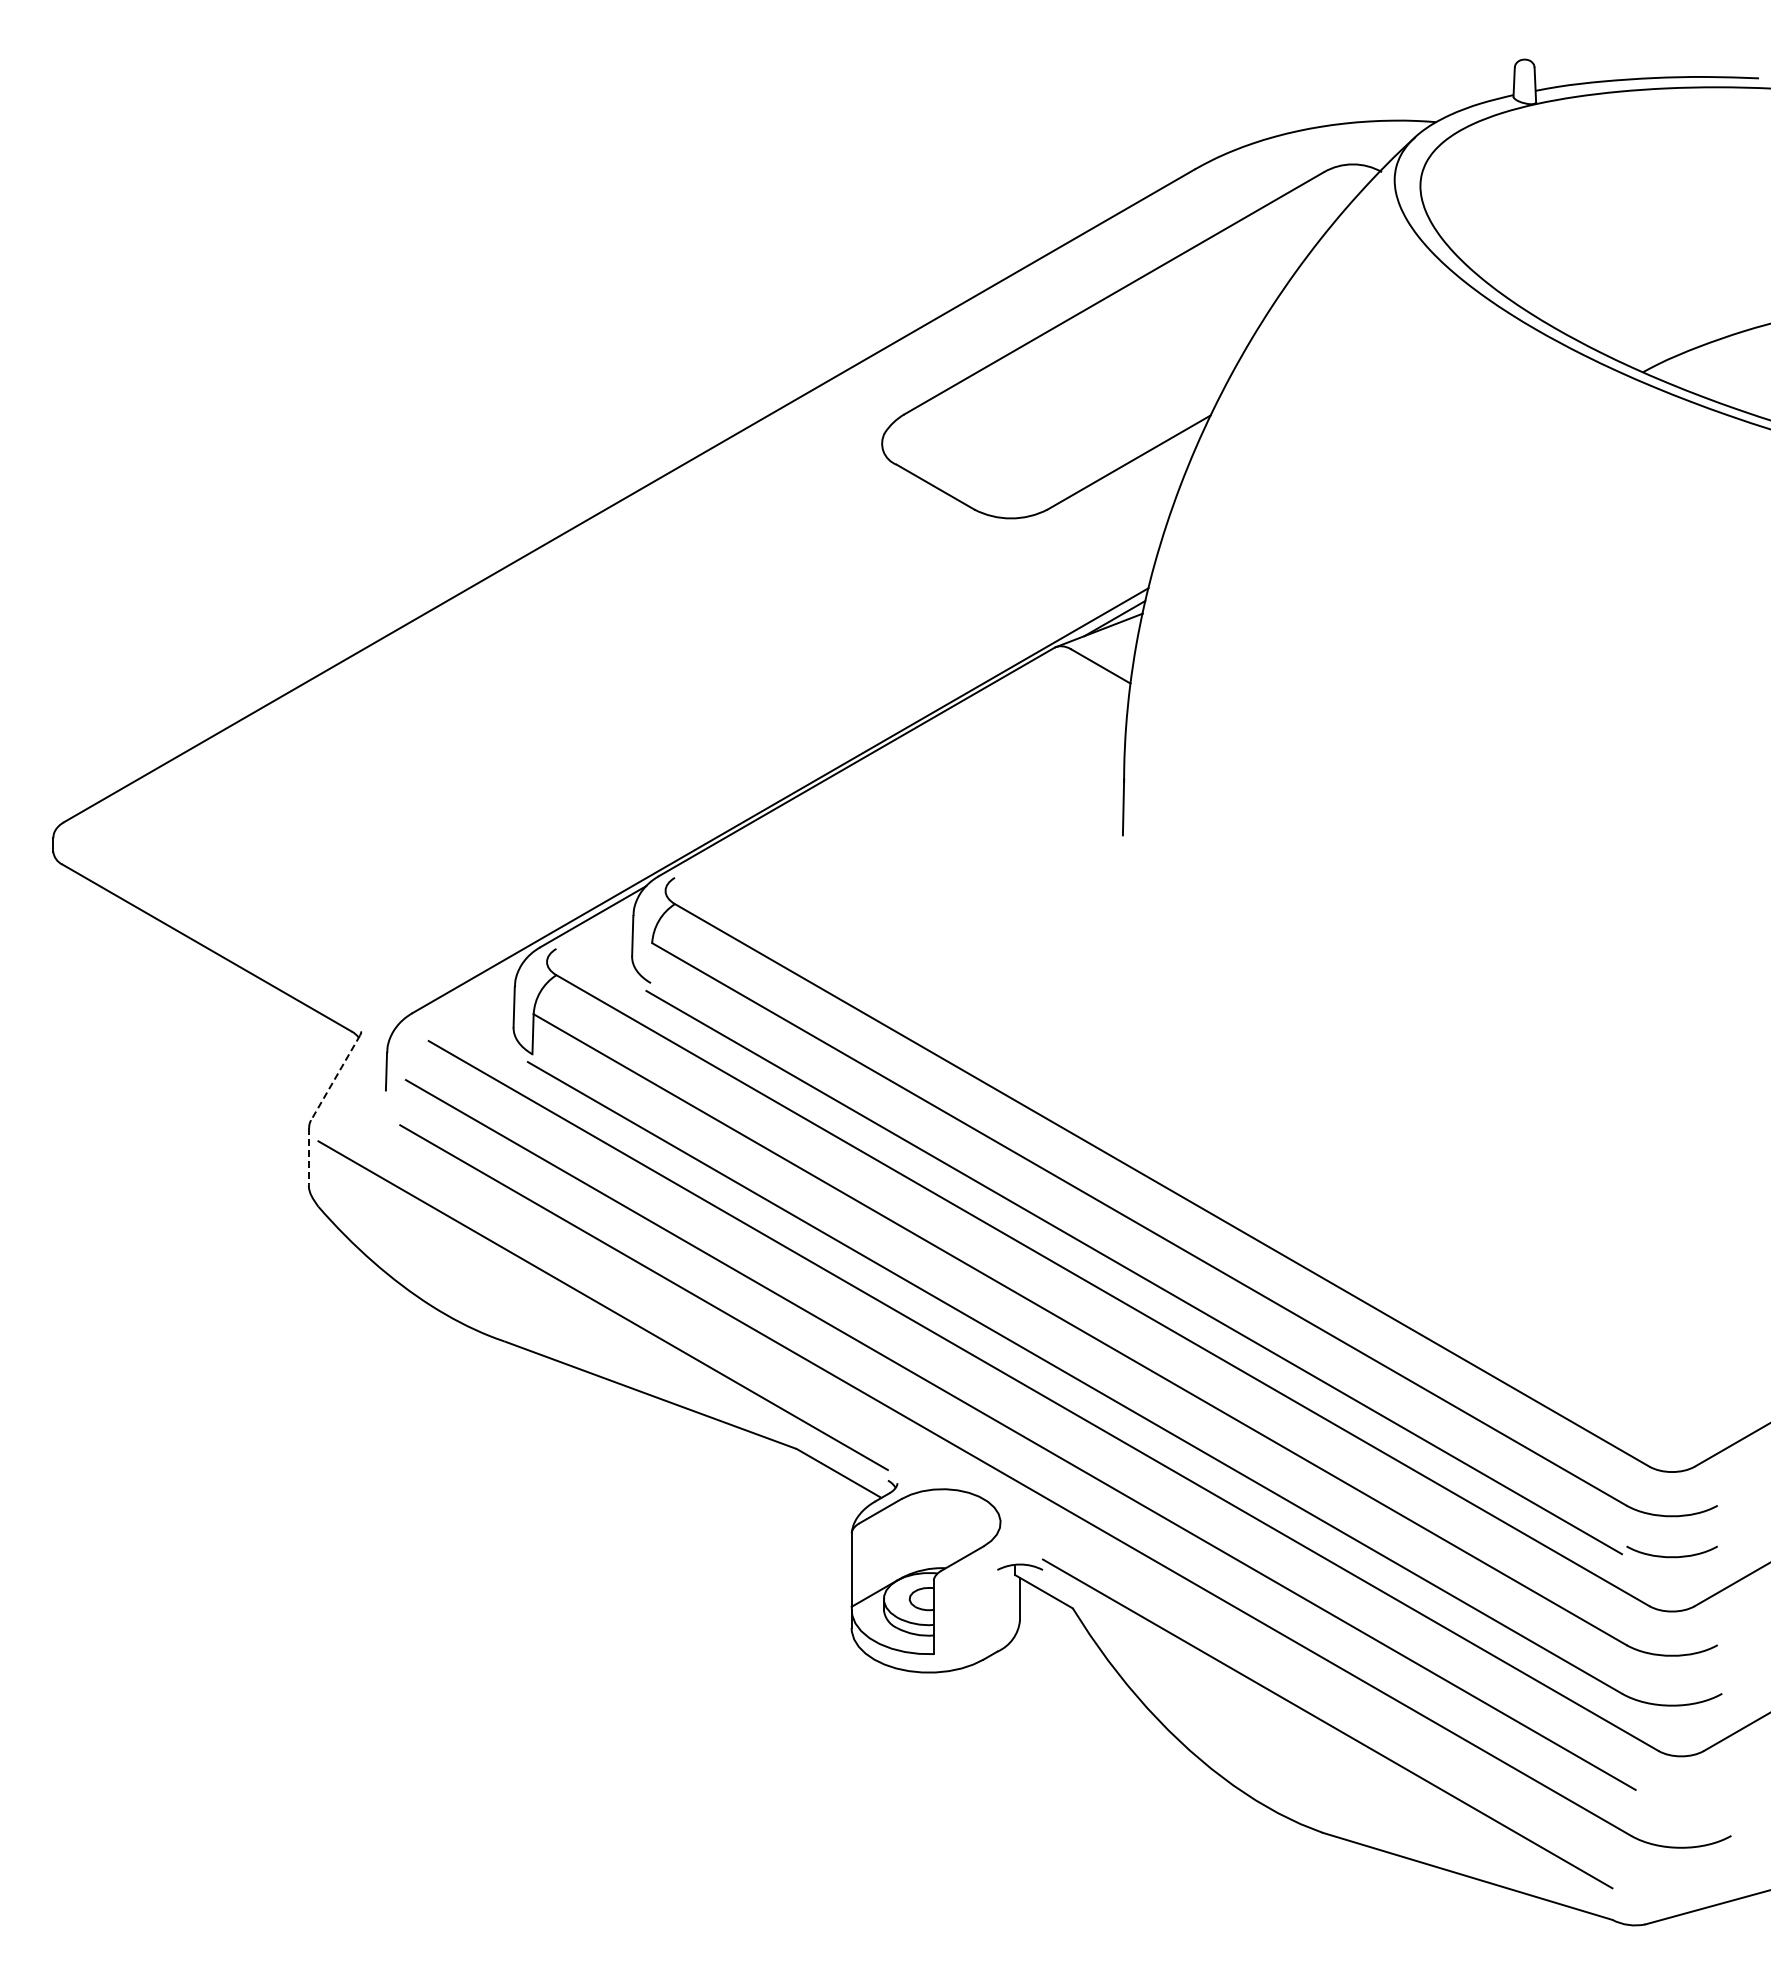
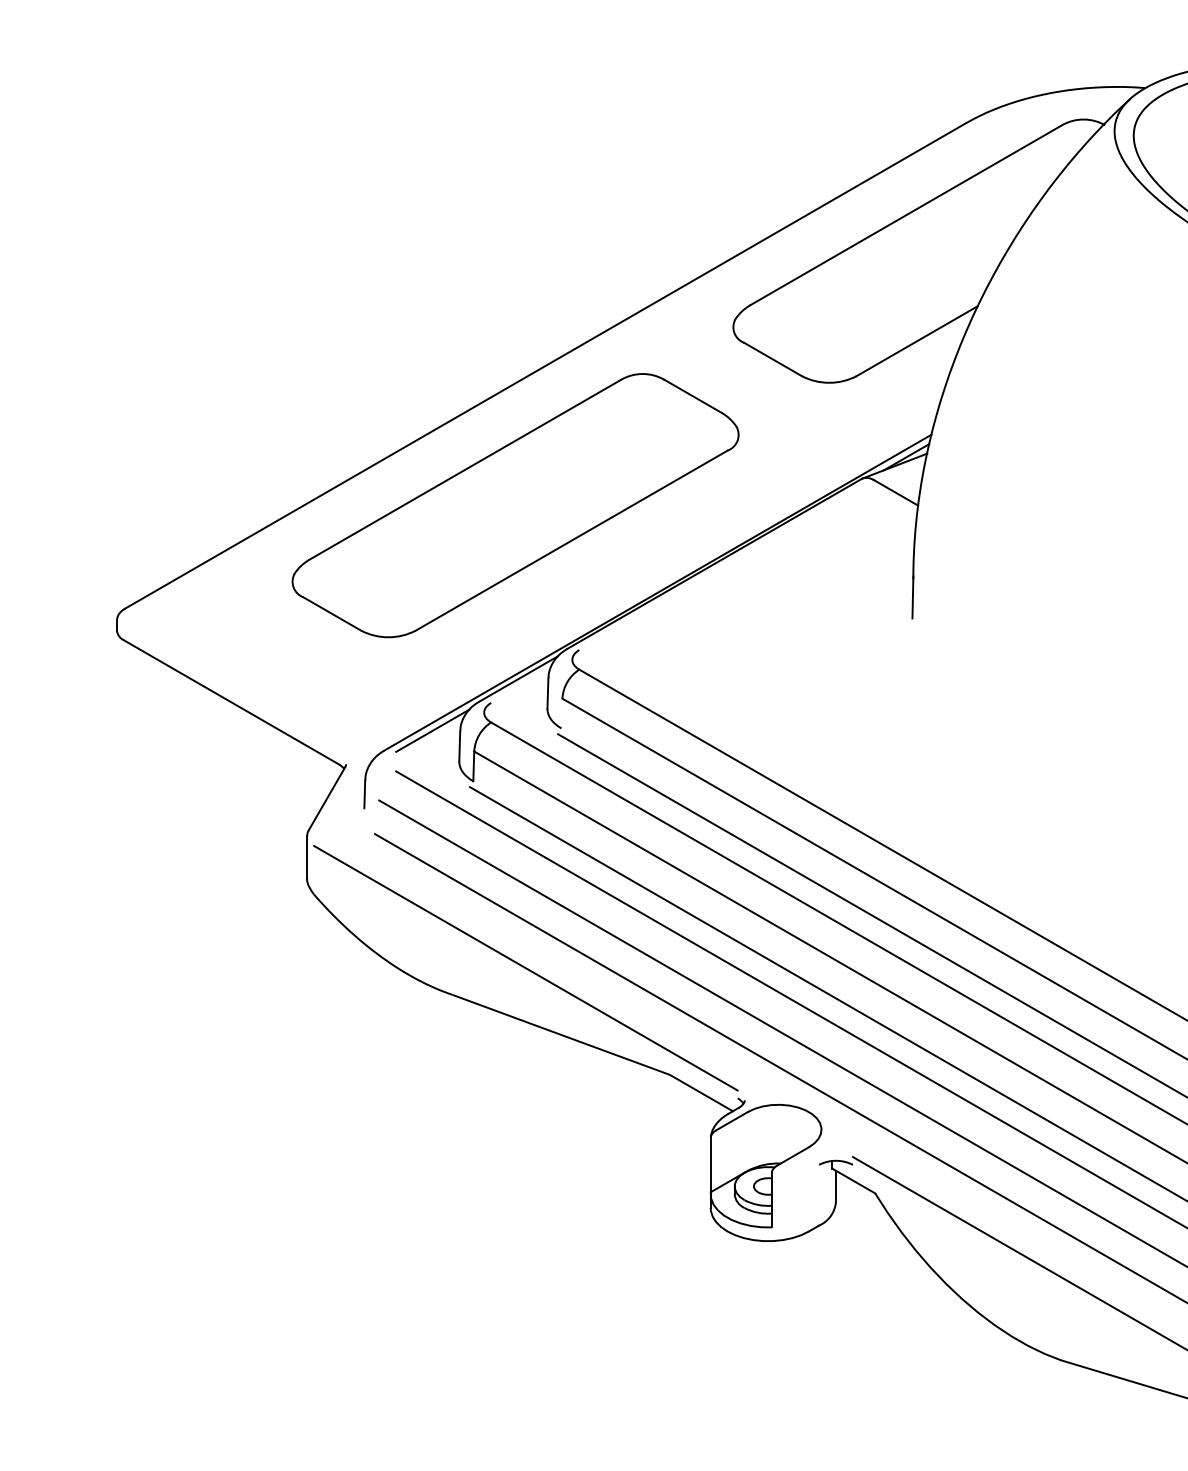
part: (589, 683) -> (515, 505), added
line: (477, 986) -> (432, 730), added
line: (335, 1077) -> (326, 798), dashed -> solid
line: (308, 1156) -> (306, 857), dashed -> solid

